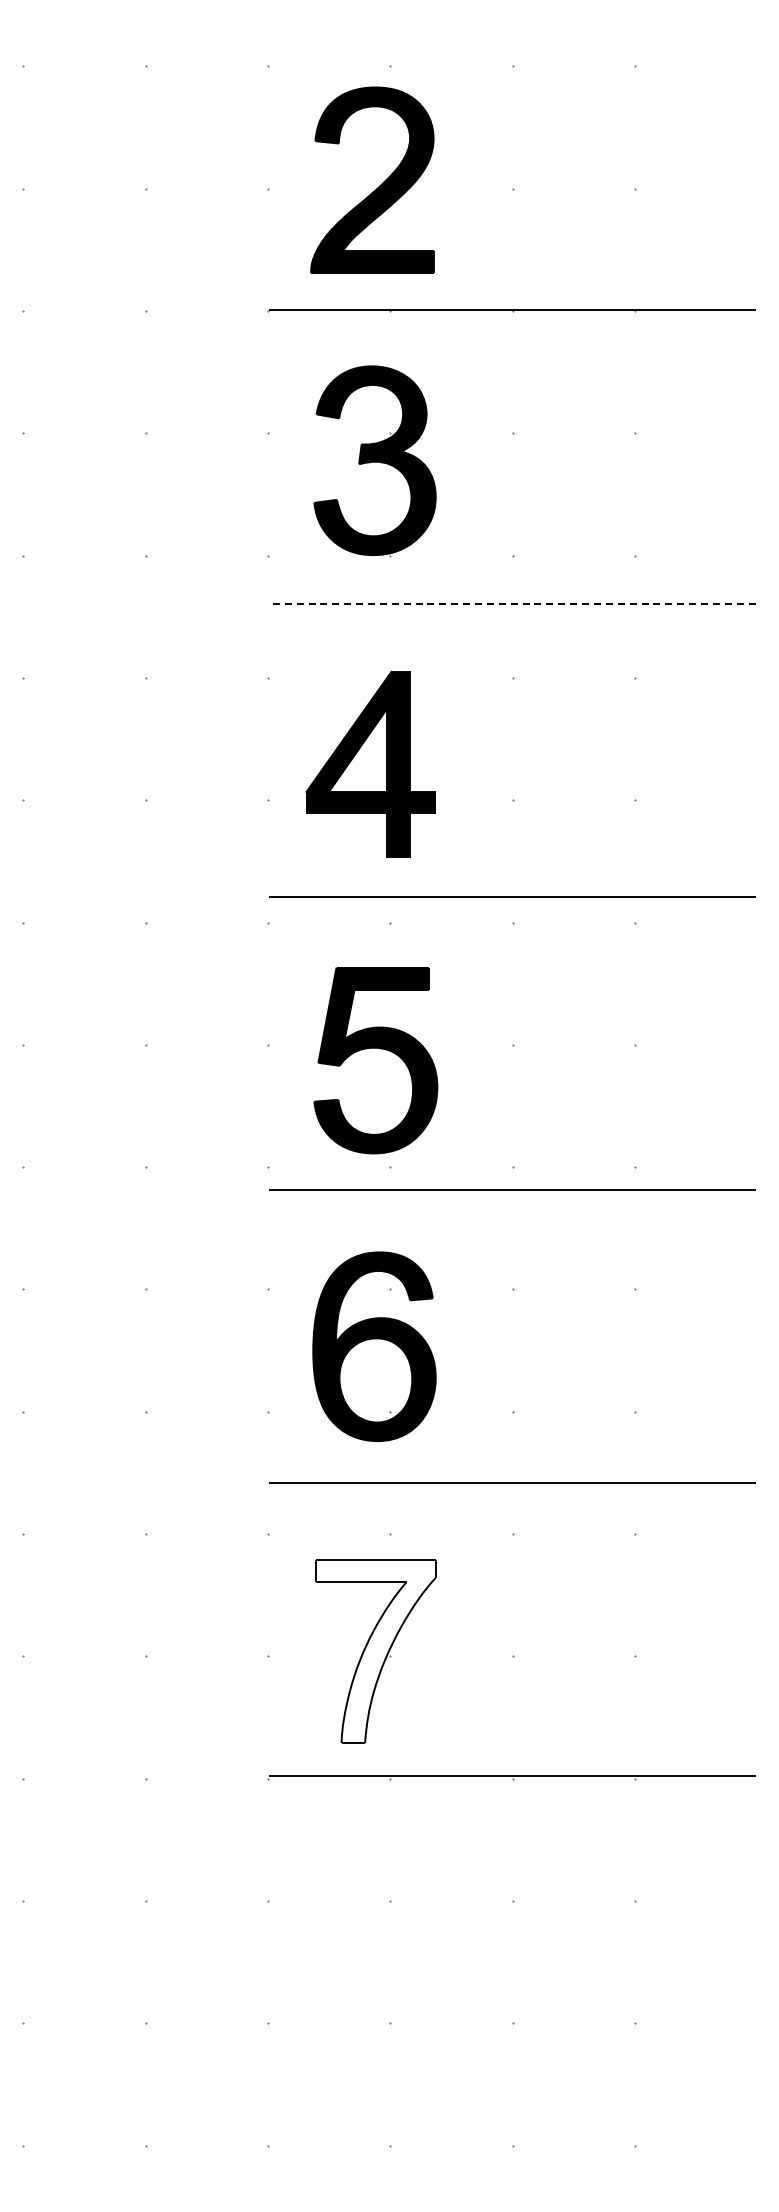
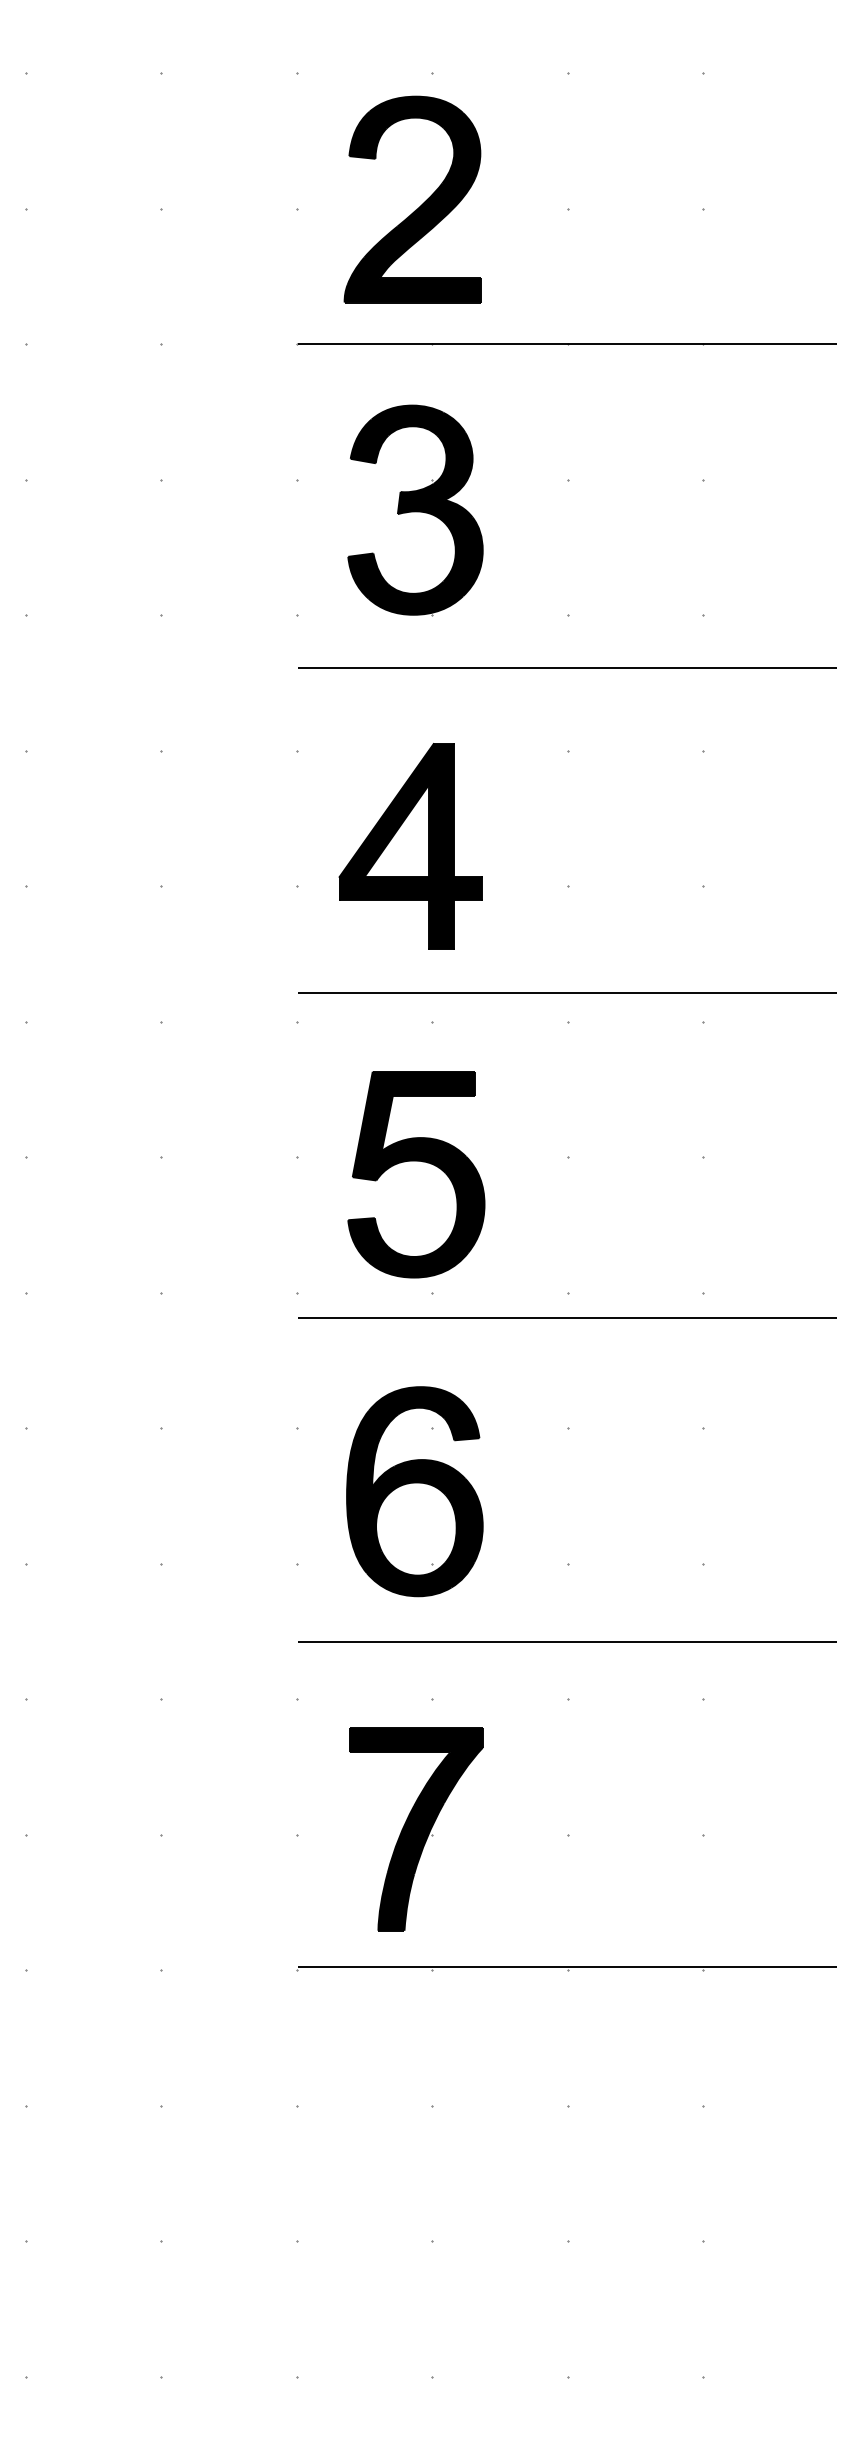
line: (511, 603) -> (566, 668), dashed -> solid
fill: (375, 1651) -> (415, 1829), added

